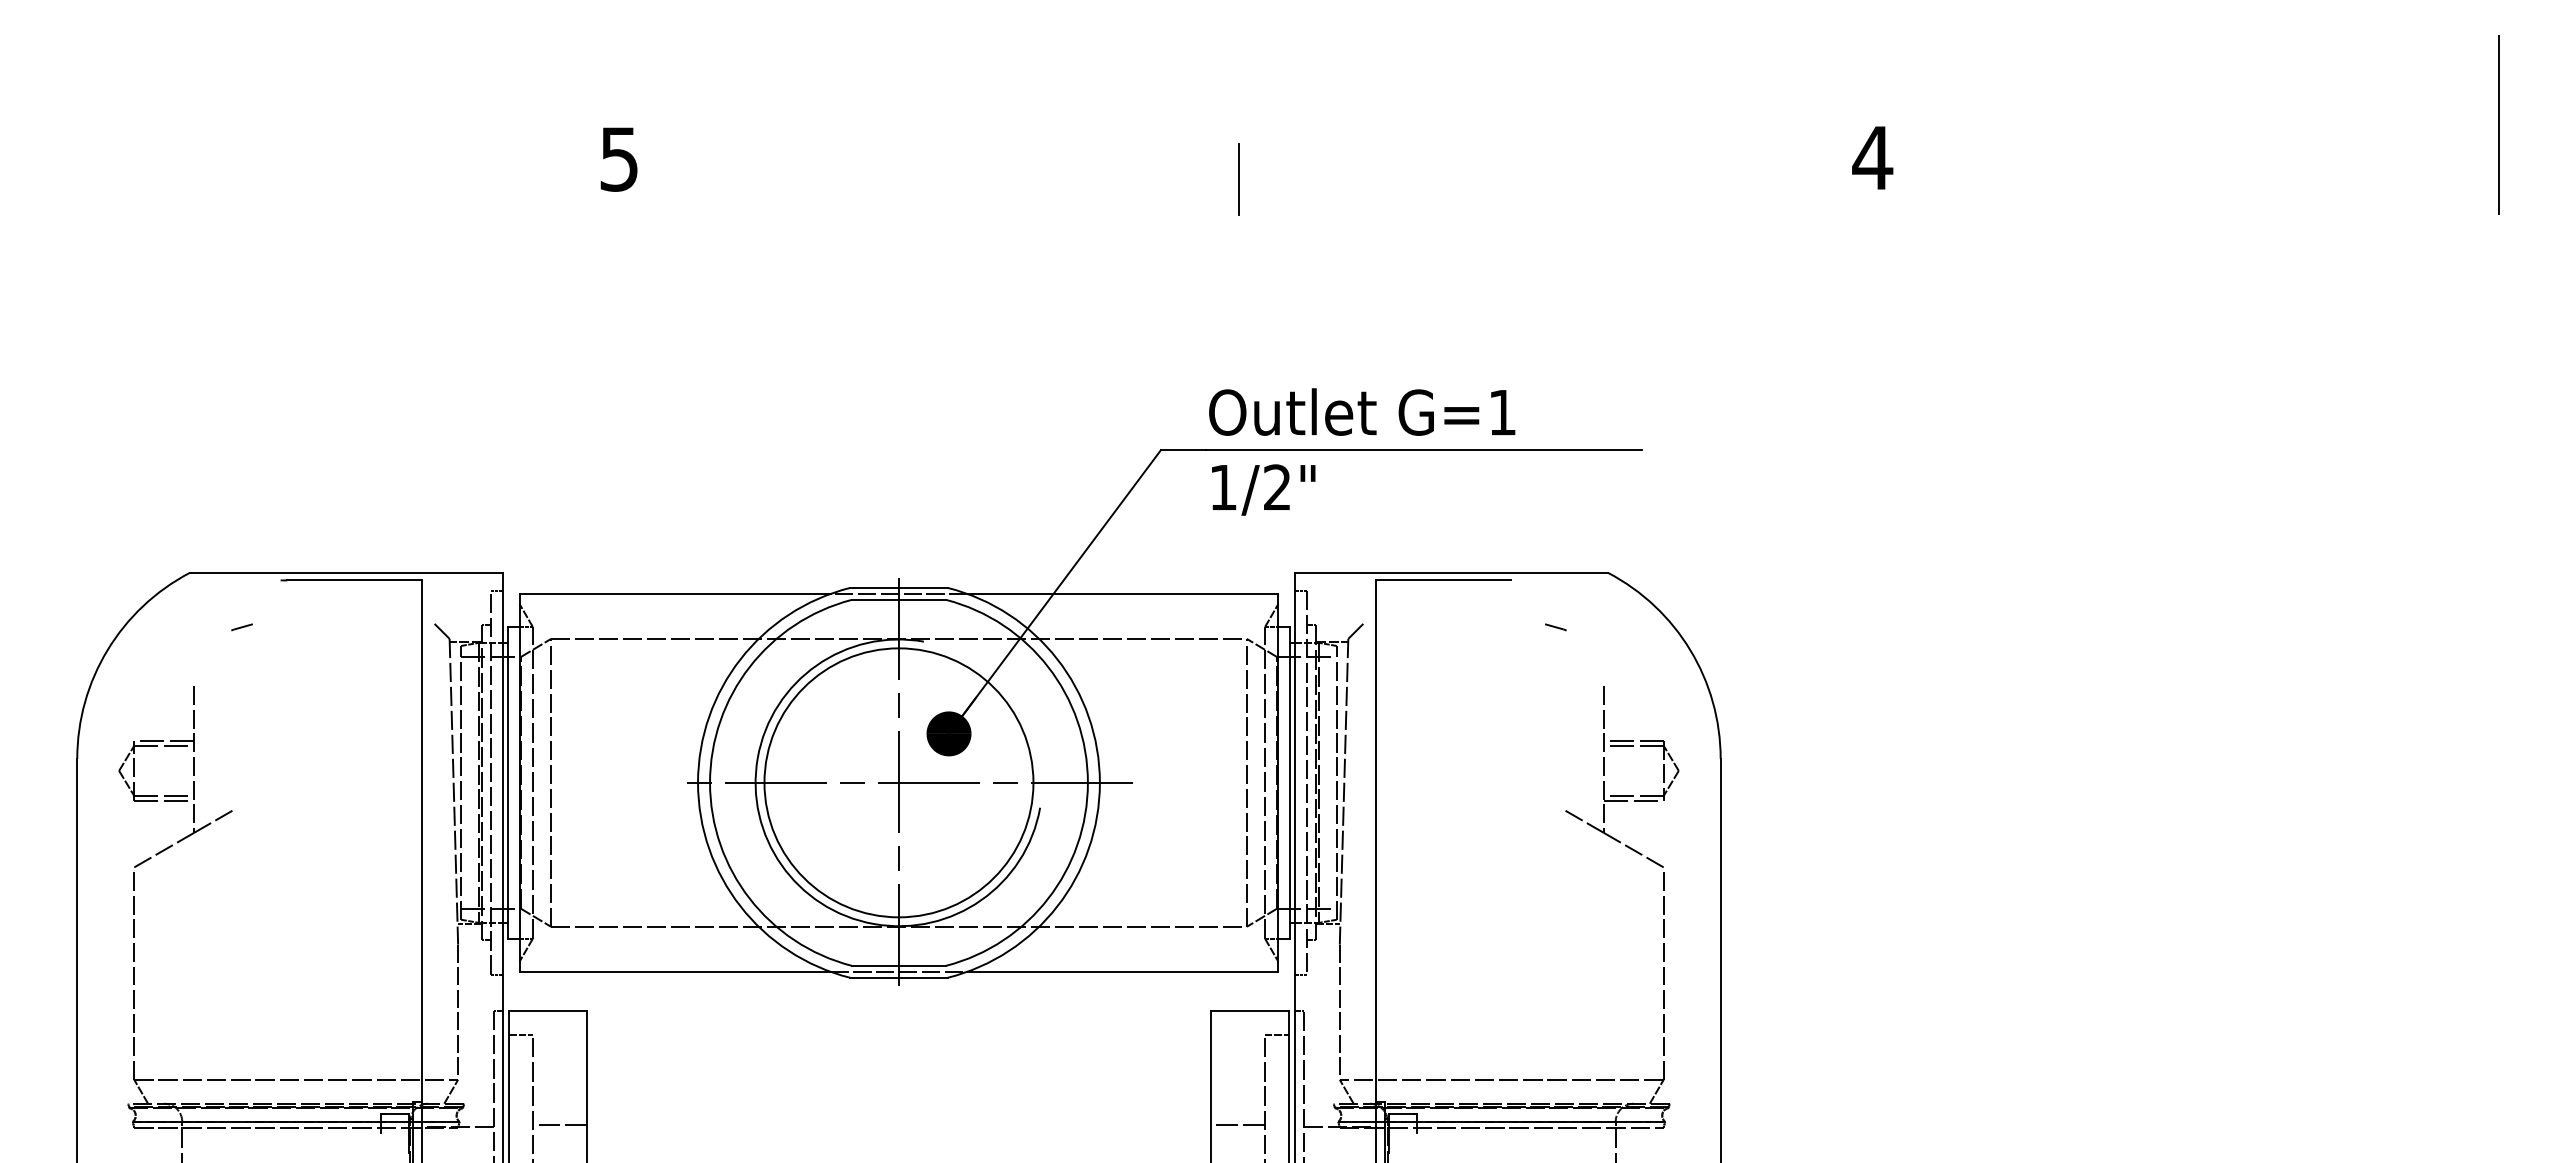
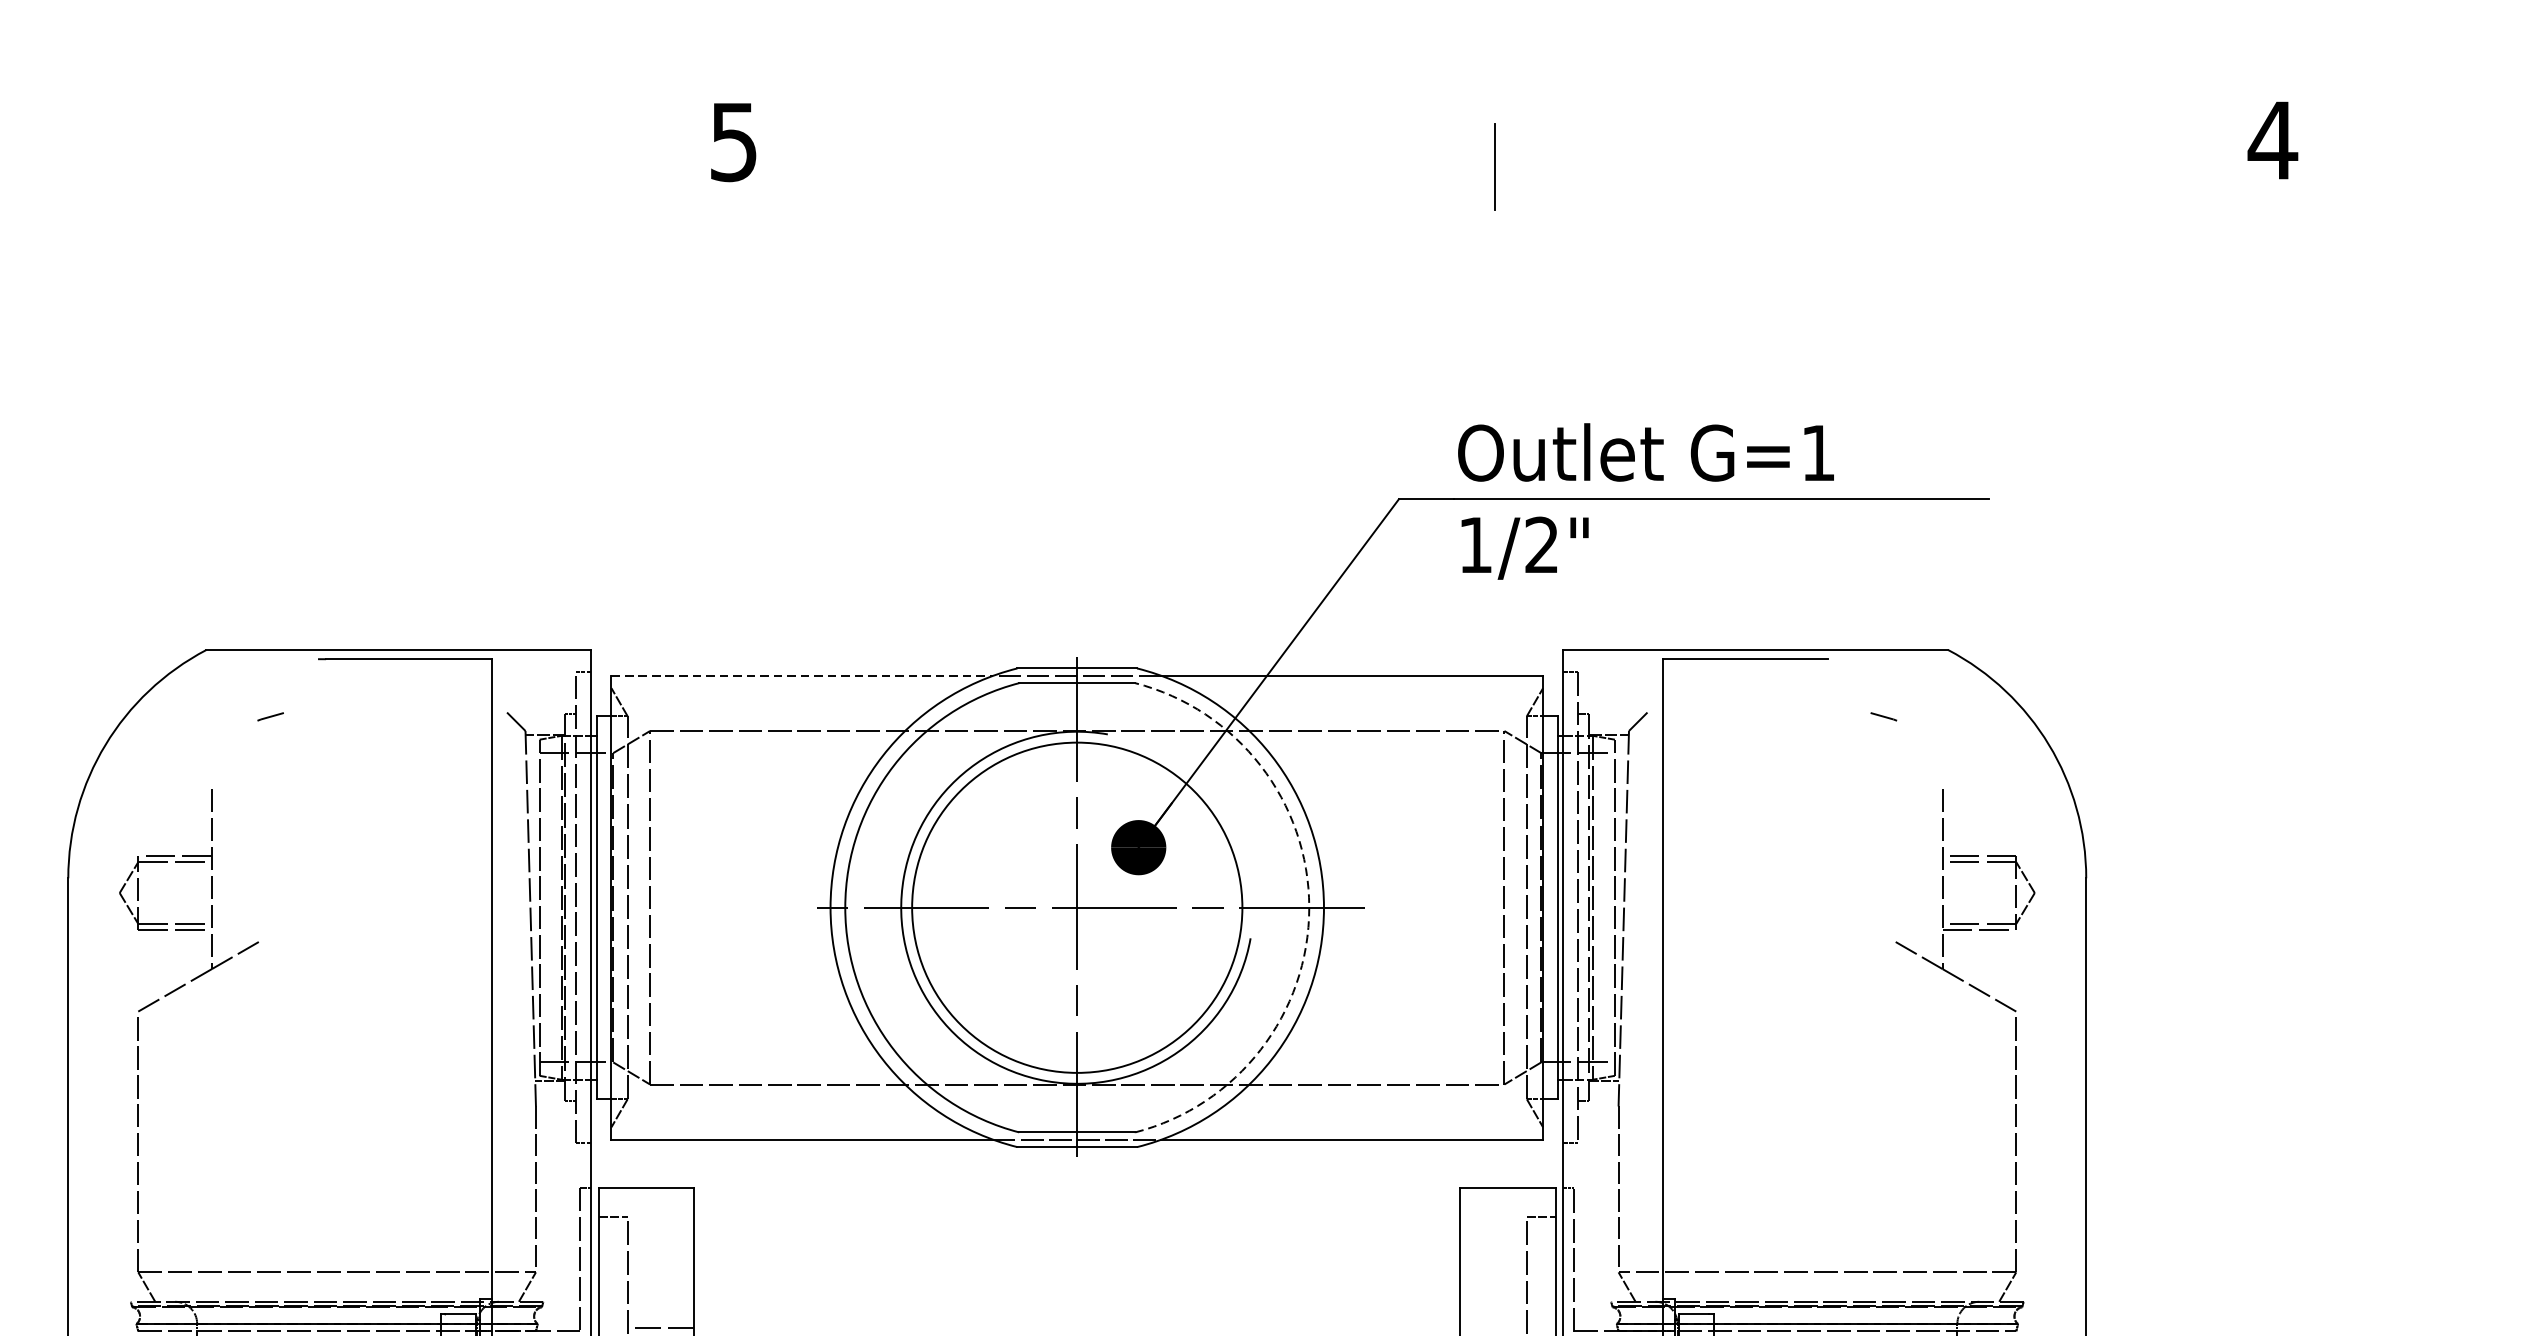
line: (675, 593) -> (802, 675), solid -> dashed
arc: (1087, 782) -> (1308, 907), solid -> dashed
line: (1237, 1124) -> (1492, 1327), removed

